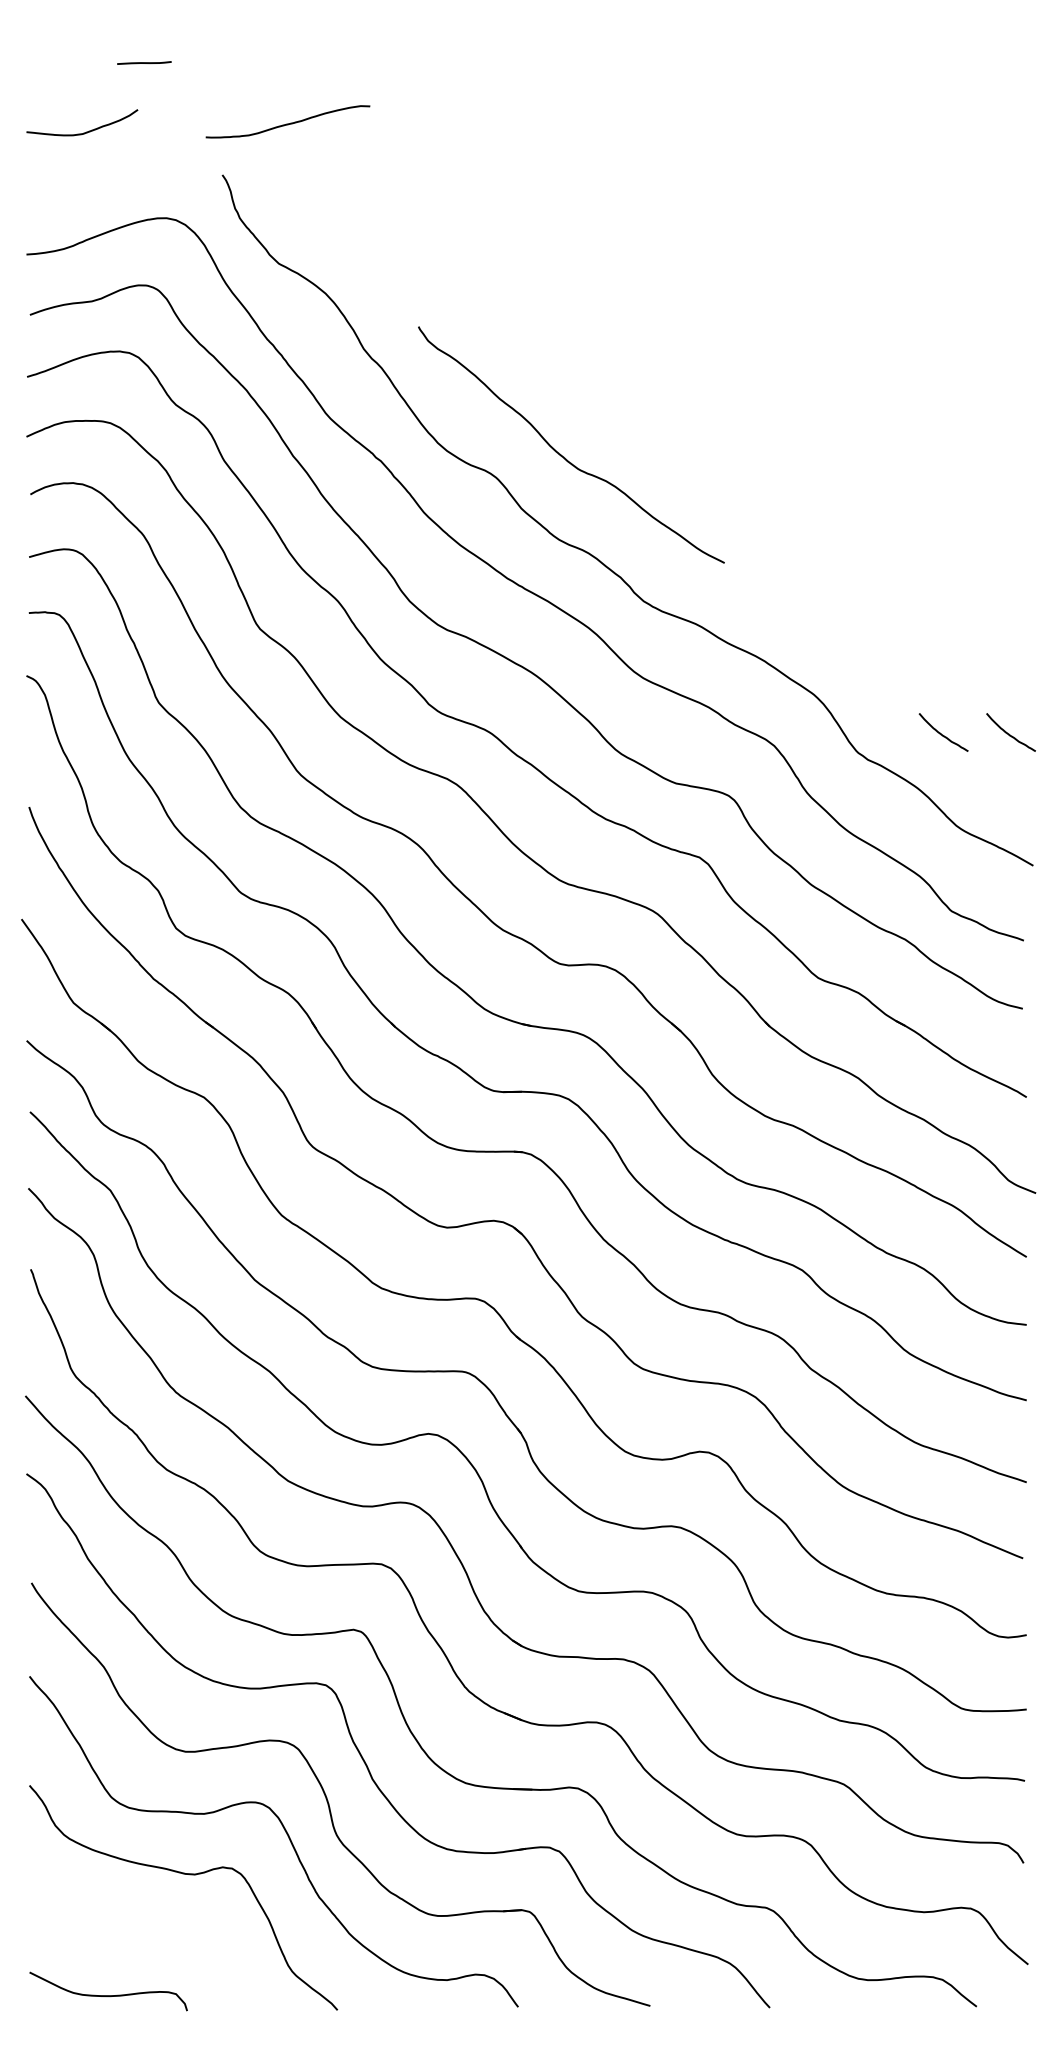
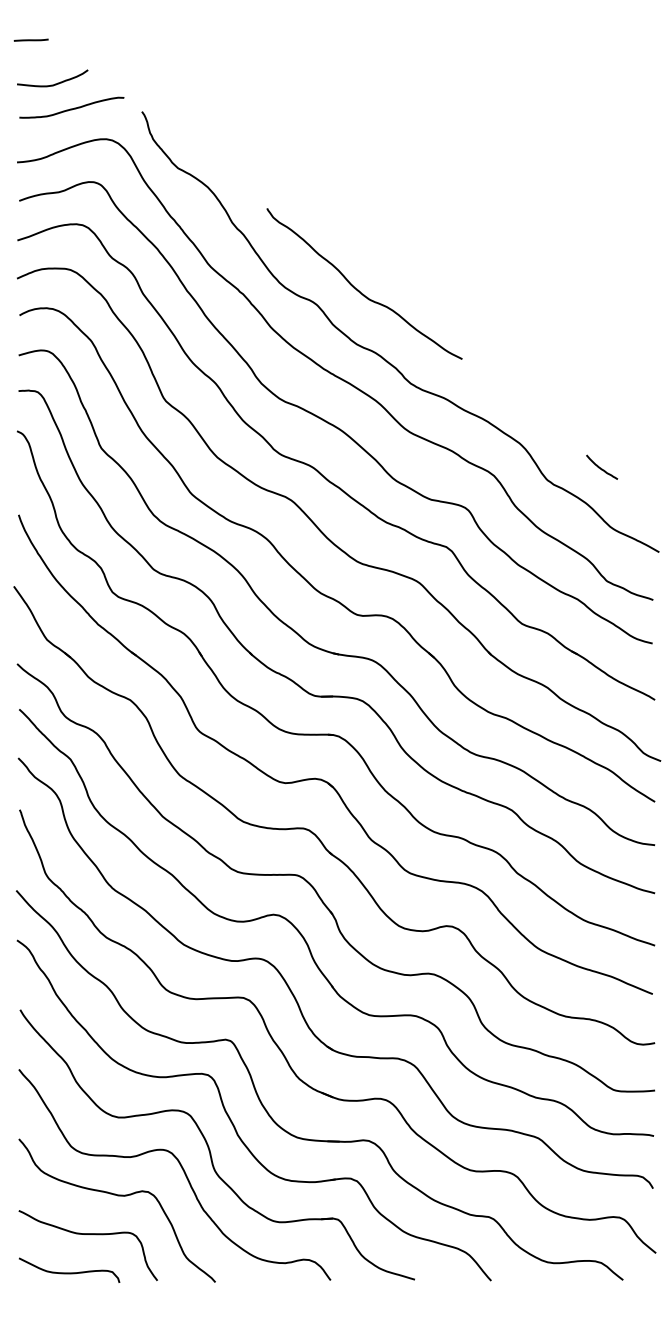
line: (143, 61) -> (30, 39), moved
curve: (287, 123) -> (71, 108), moved
curve: (1011, 734) -> (645, 468), removed
curve: (136, 1935) -> (87, 1234), added

